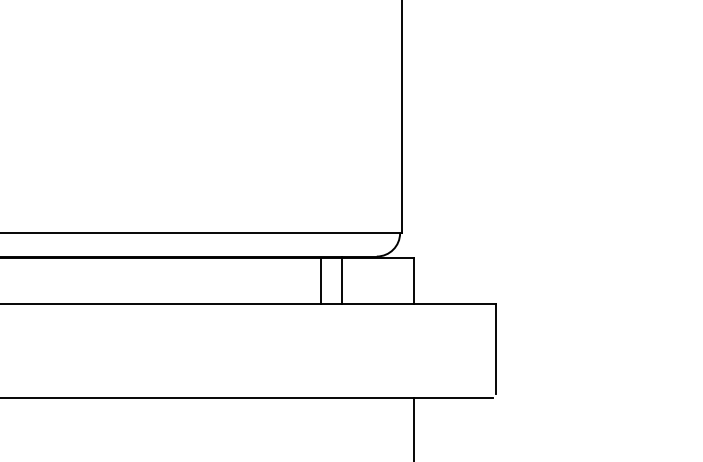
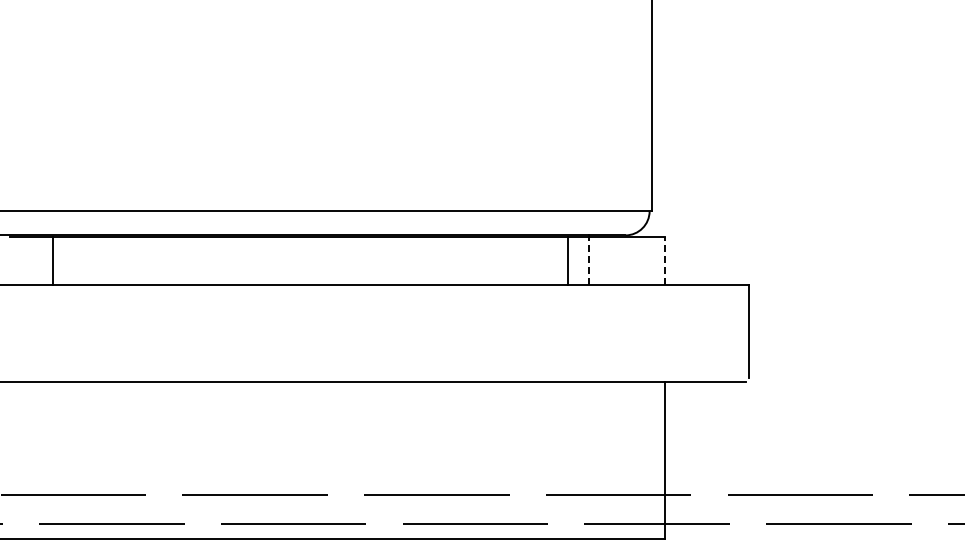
line: (342, 280) -> (589, 260), solid -> dashed
line: (414, 280) -> (664, 260), solid -> dashed

